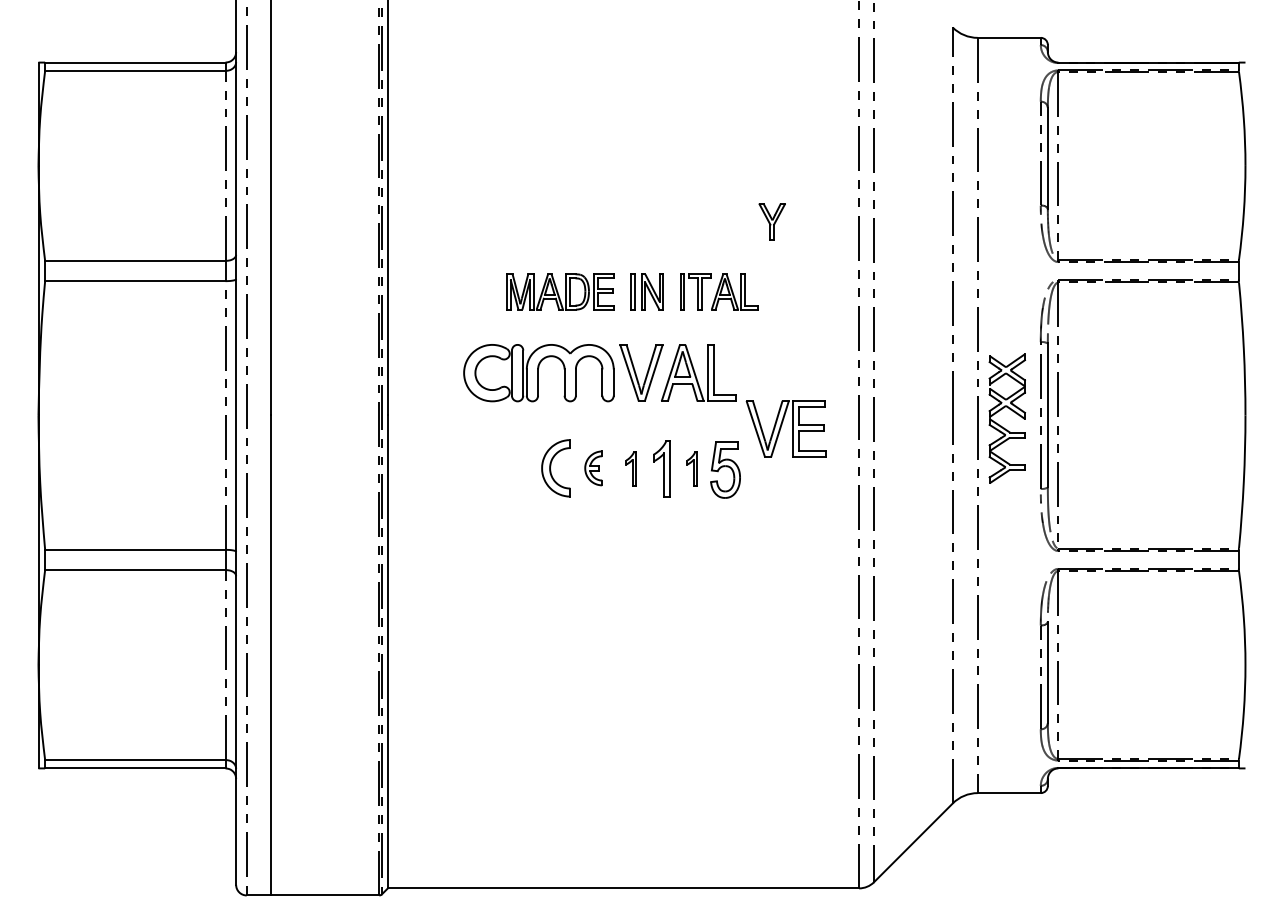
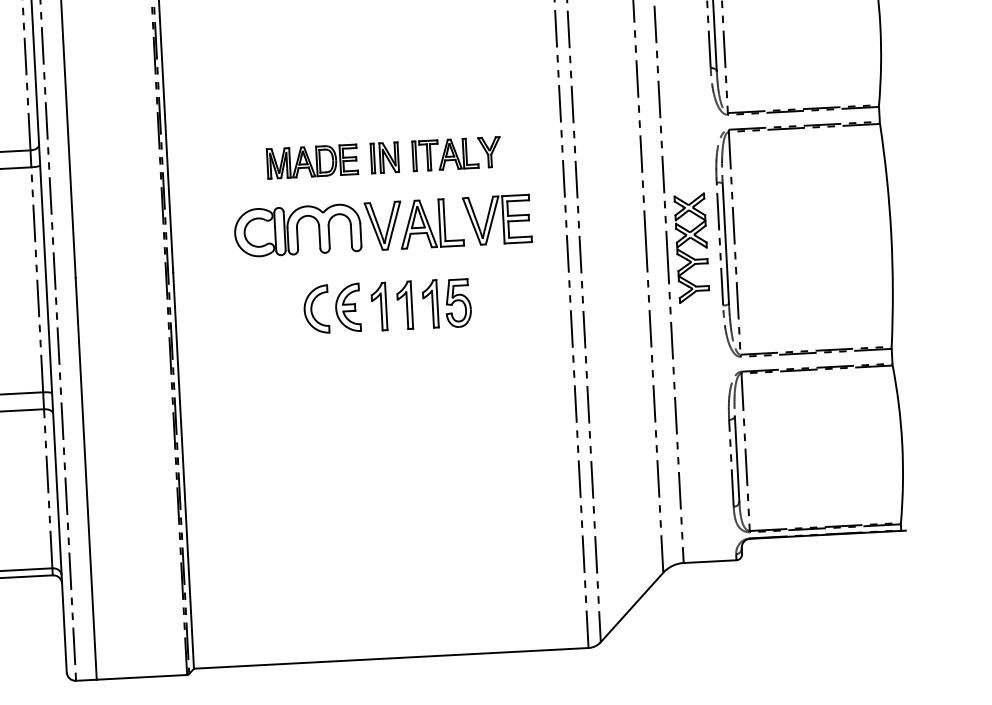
part: (771, 221) -> (488, 152), moved
part: (785, 428) -> (496, 219), moved
part: (593, 468) -> (347, 308), size x1.67
part: (631, 468) -> (379, 306), size x1.67
part: (692, 468) -> (430, 303), size x1.67

